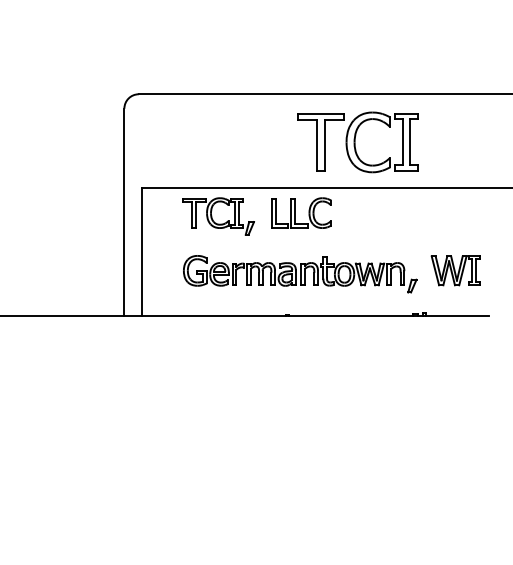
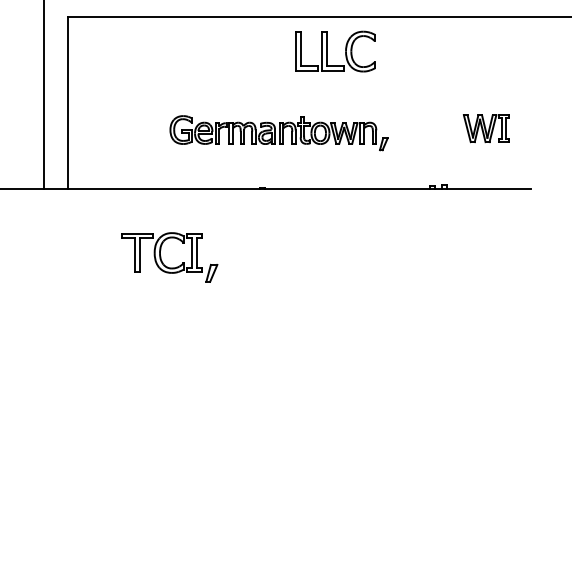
part: (301, 212) -> (335, 50), moved
part: (218, 216) -> (169, 257), moved
part: (455, 270) -> (486, 128), size x0.7
part: (300, 274) -> (279, 133), size x0.7

